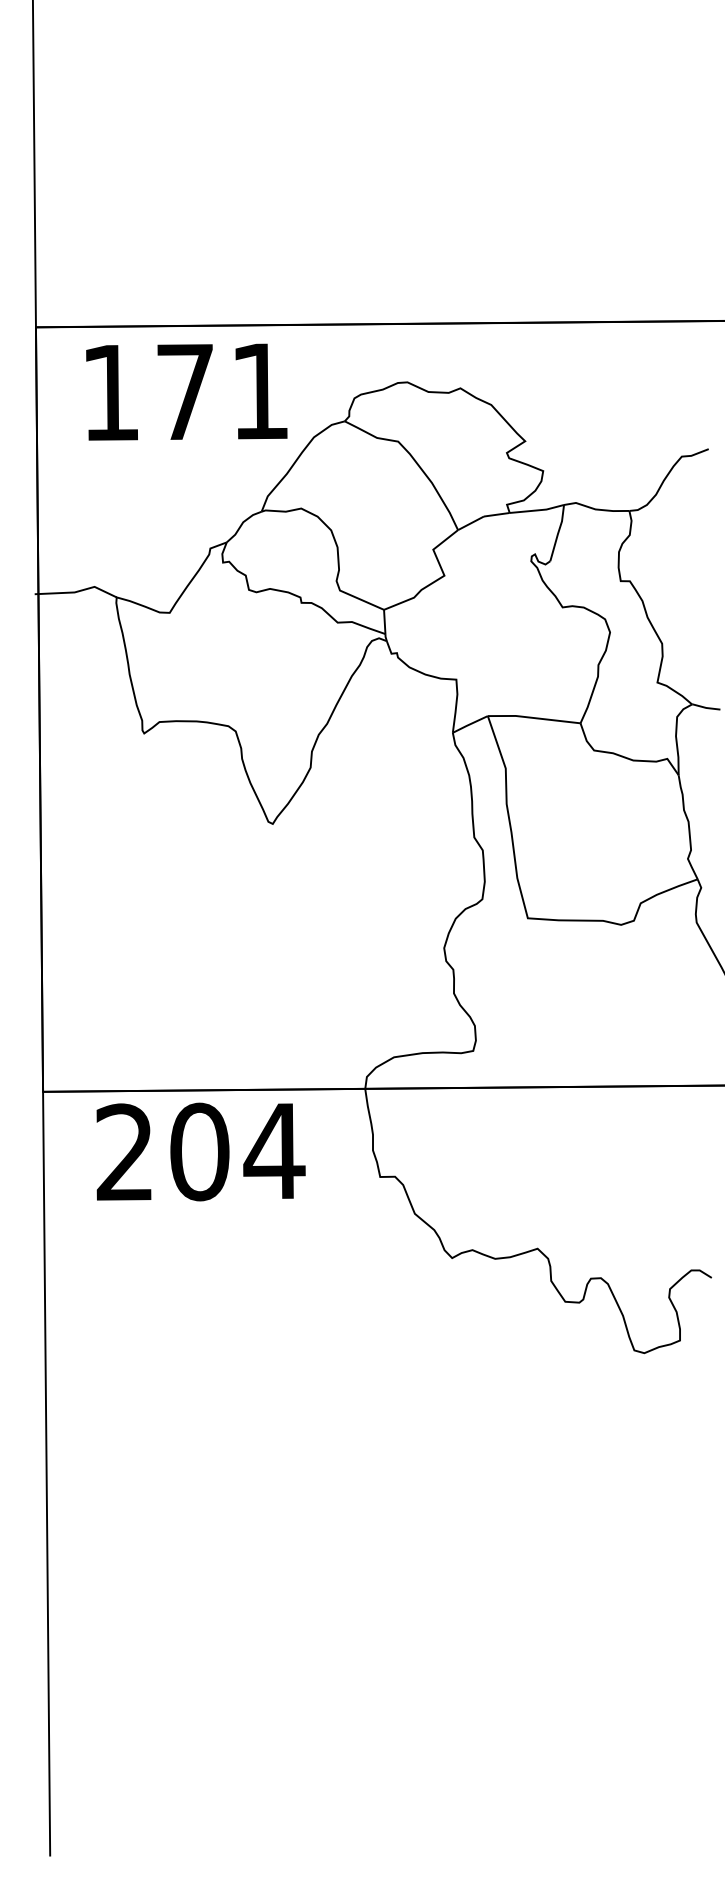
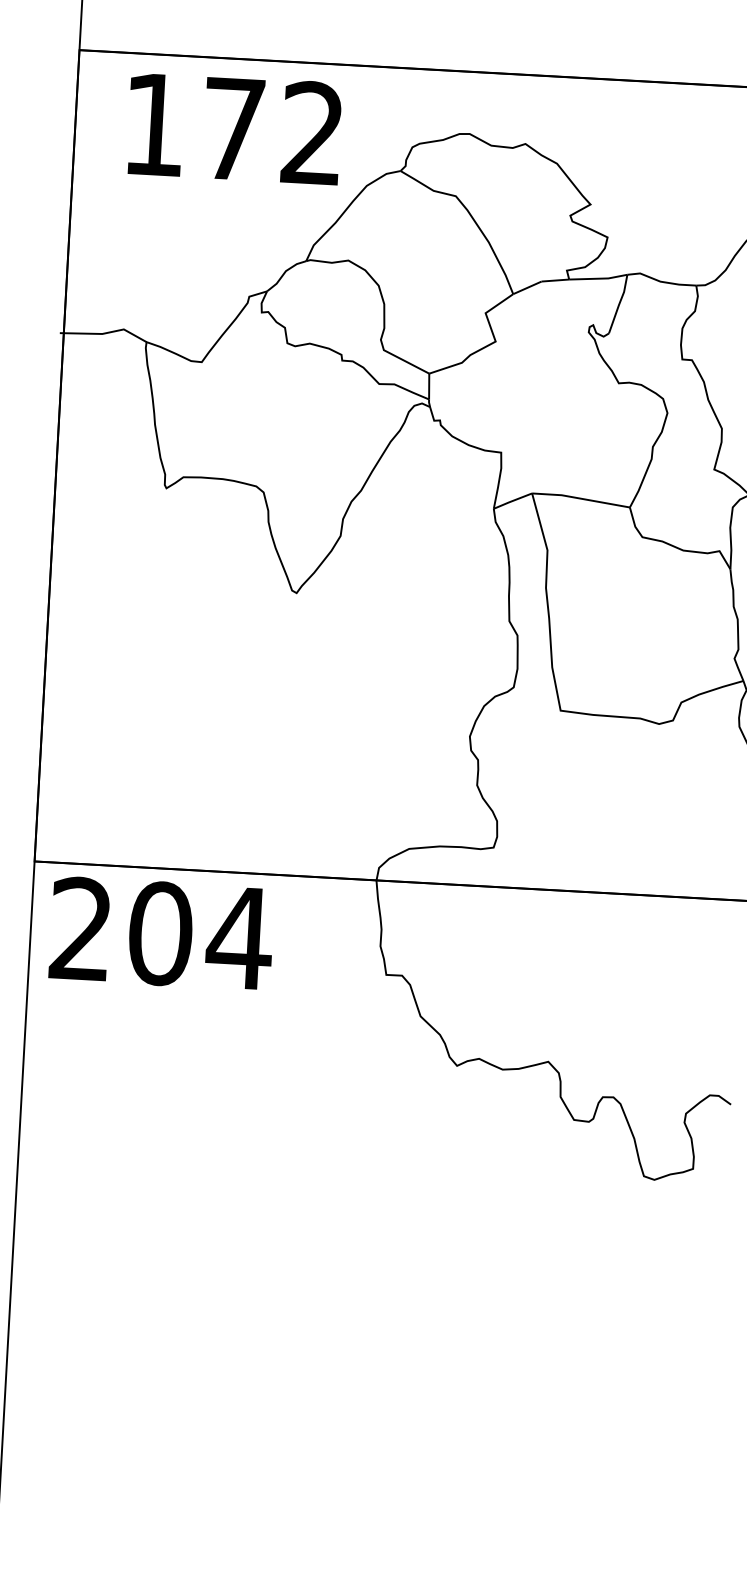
text: (259, 390) -> (312, 132), 171 -> 172
text: (200, 1151) -> (161, 933), moved

